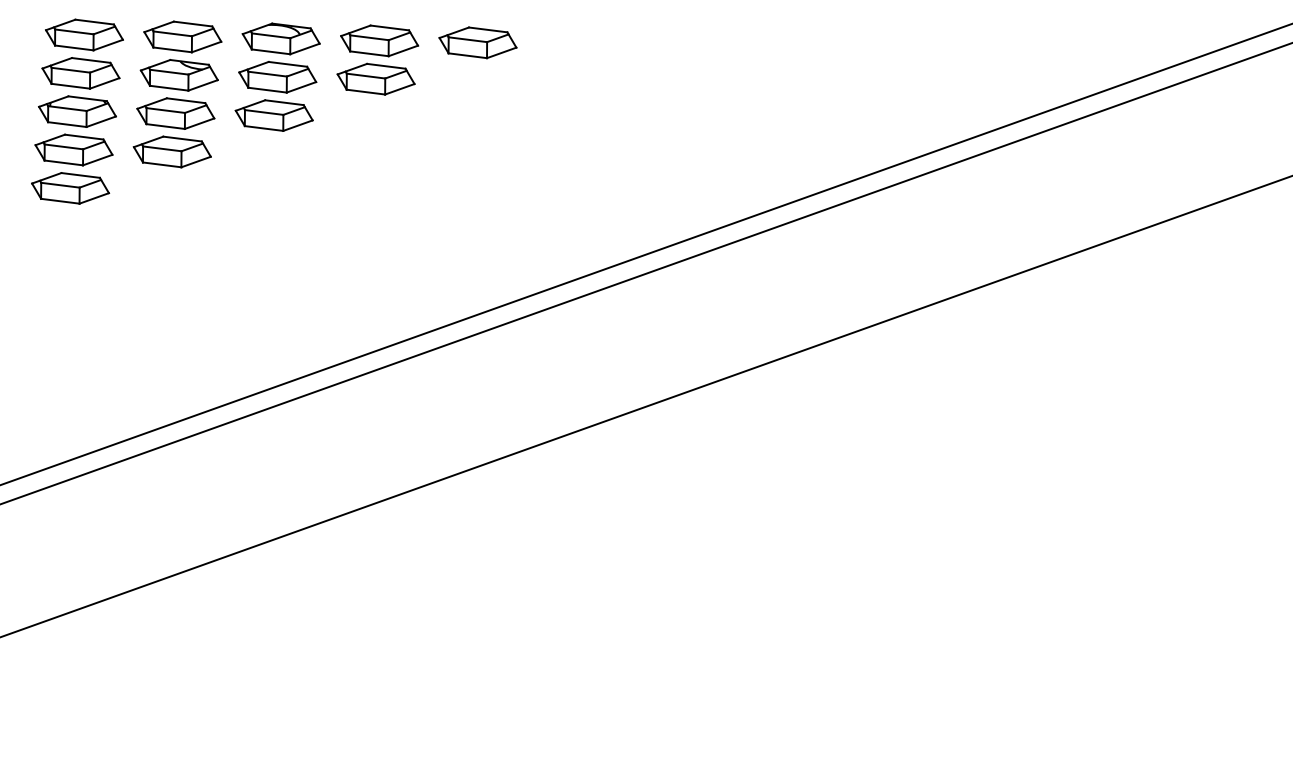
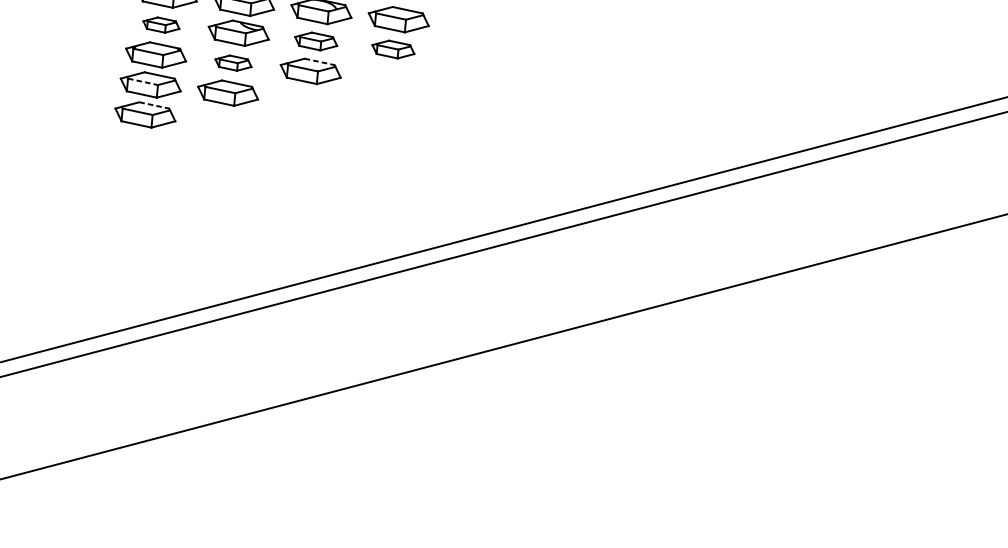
part: (477, 42) -> (475, 27), removed
part: (80, 73) -> (161, 25), size x0.6
part: (277, 77) -> (315, 41), size x0.7
part: (375, 78) -> (393, 49), size x0.7
line: (284, 102) -> (319, 61), solid -> dashed
part: (175, 113) -> (233, 63), size x0.6
line: (64, 146) -> (143, 81), solid -> dashed
line: (81, 175) -> (154, 105), solid -> dashed

